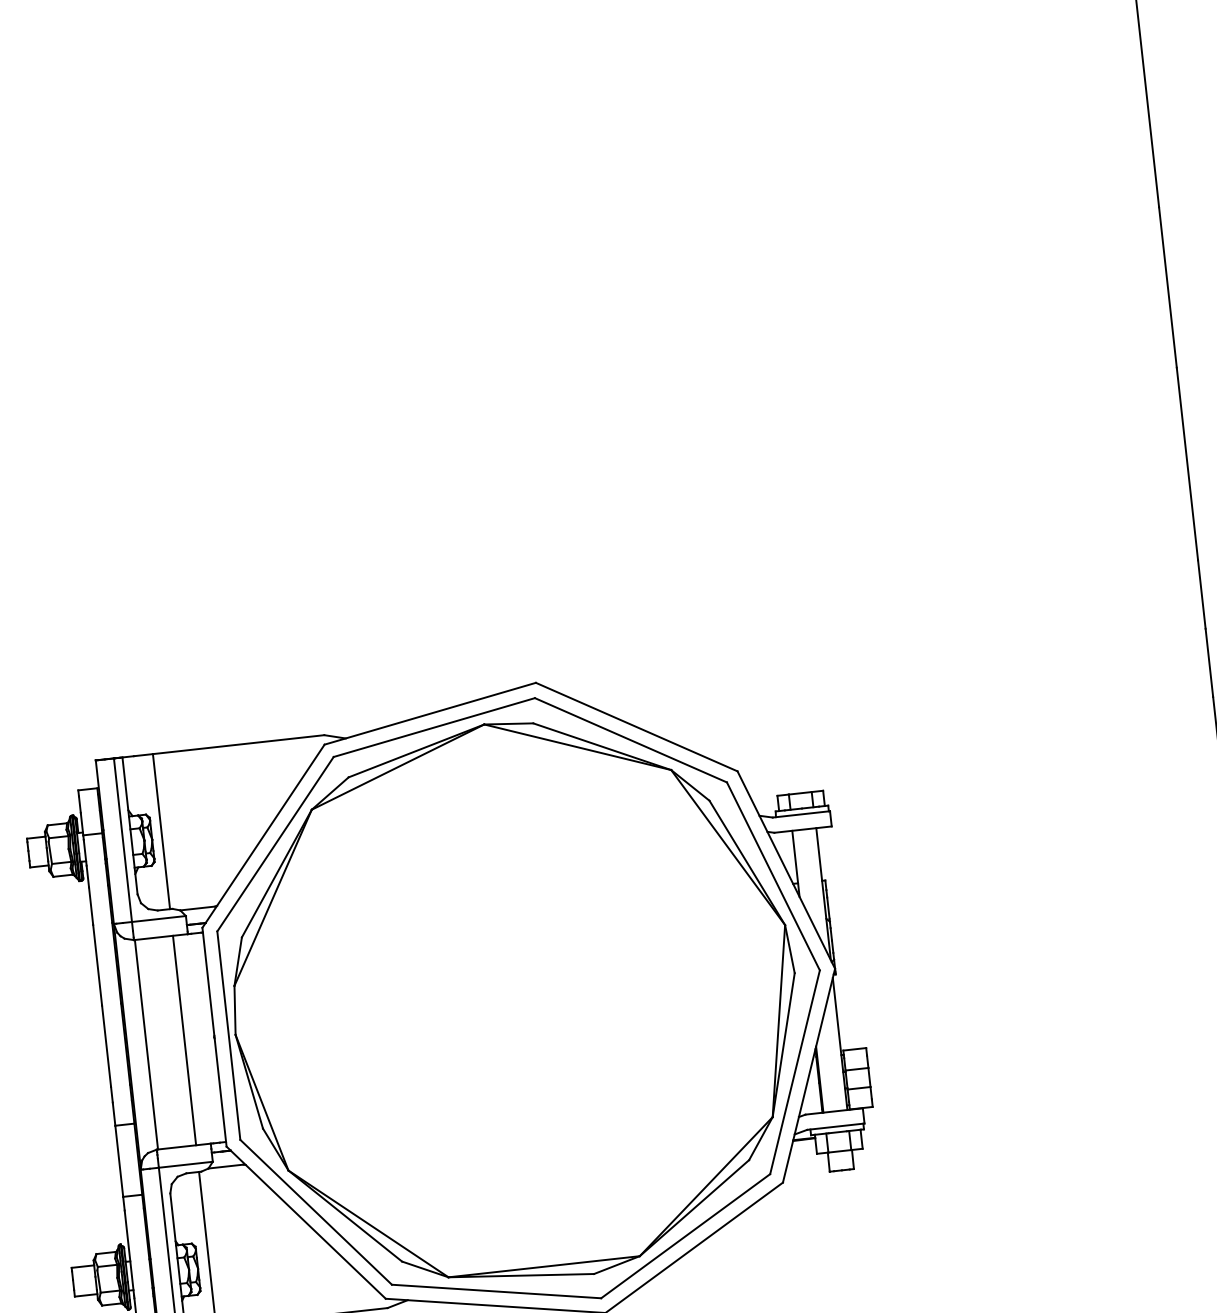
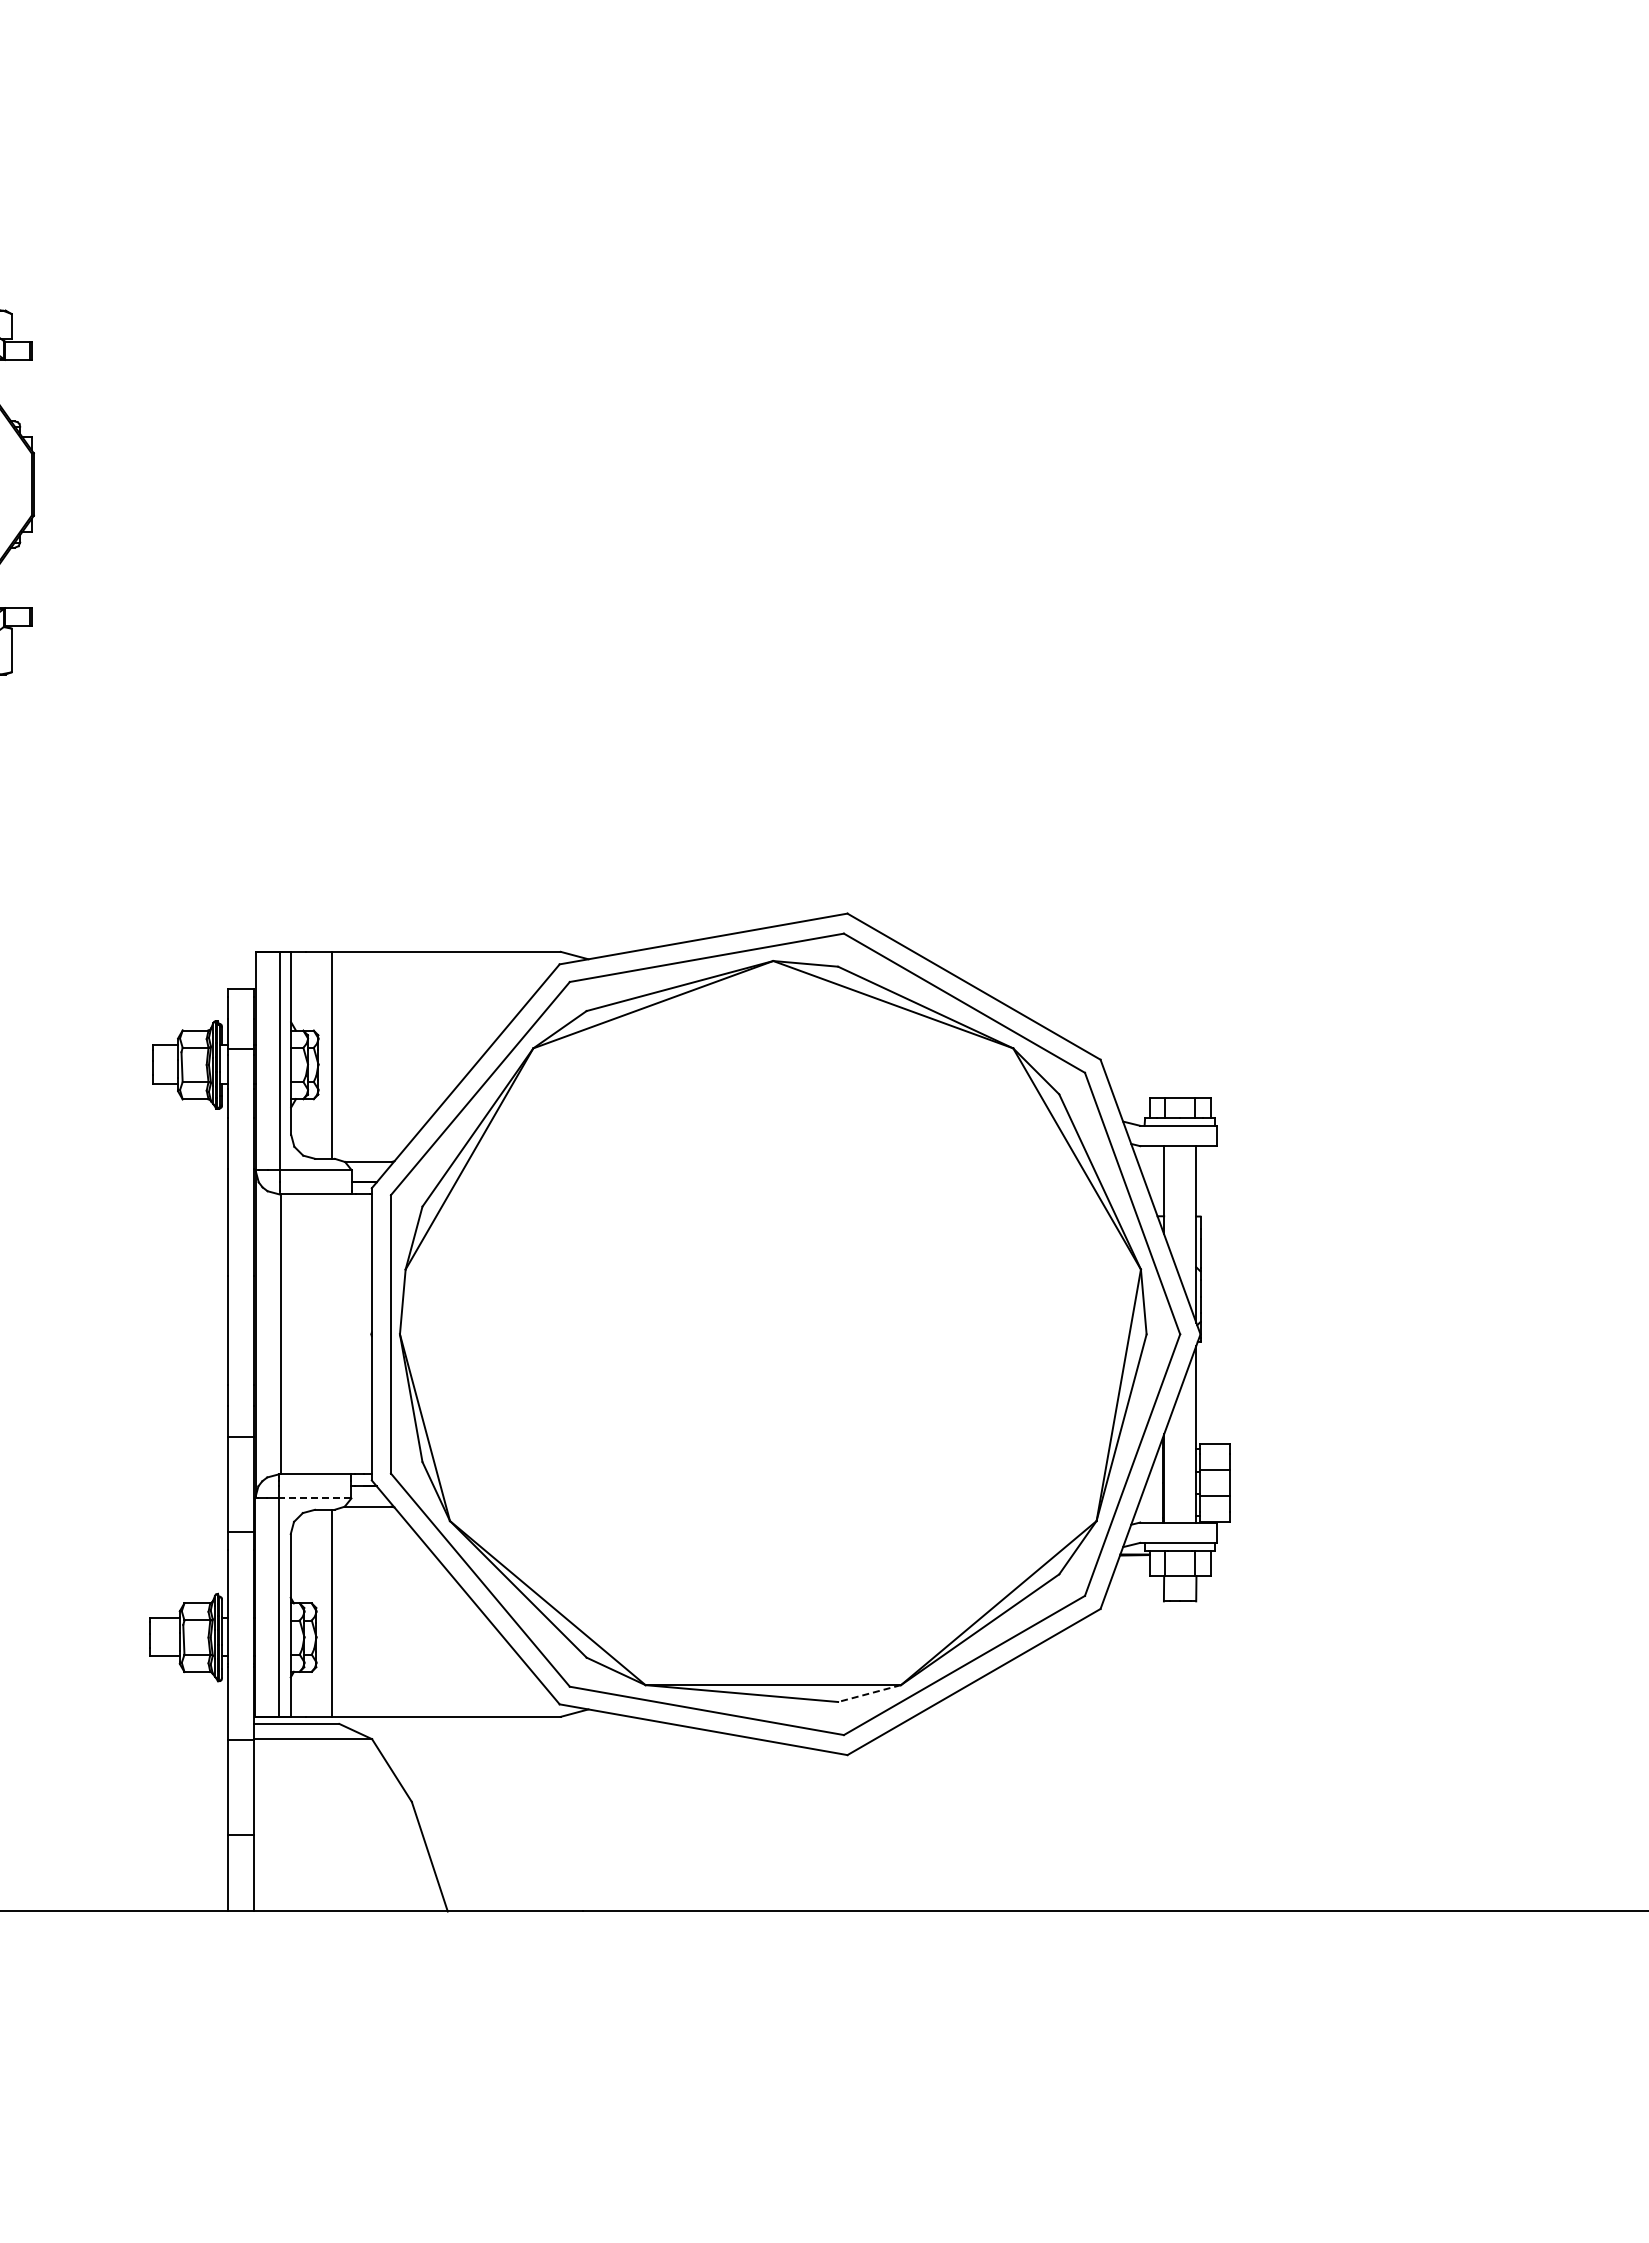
line: (184, 1040) -> (331, 1334), removed
line: (185, 1164) -> (314, 1498), solid -> dashed
line: (616, 1265) -> (869, 1693), solid -> dashed

